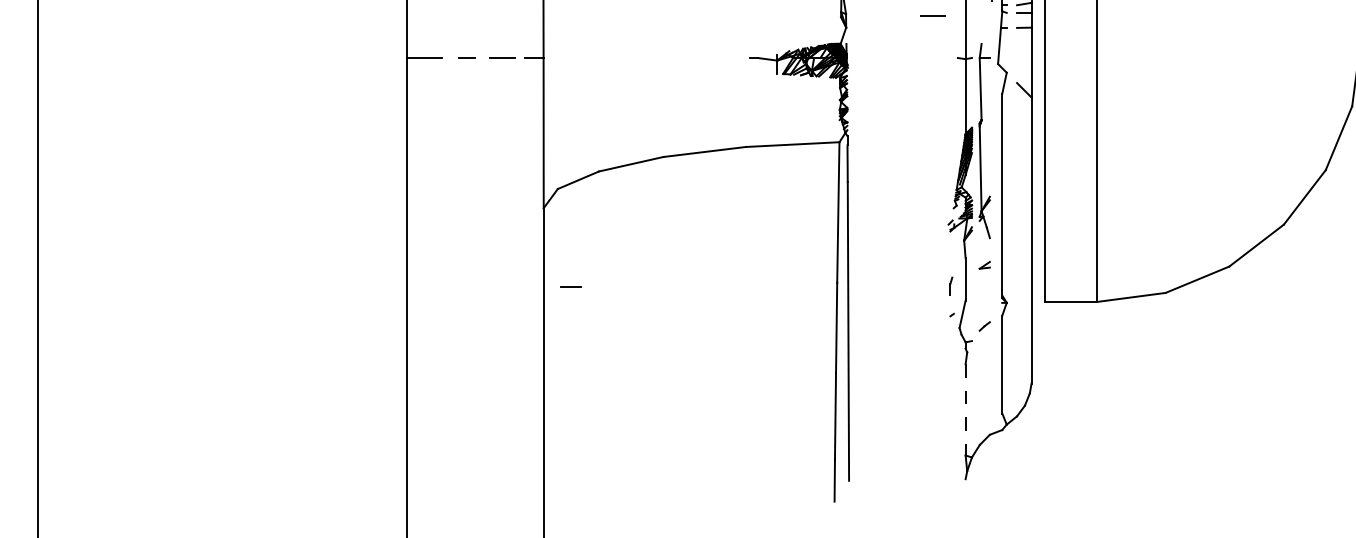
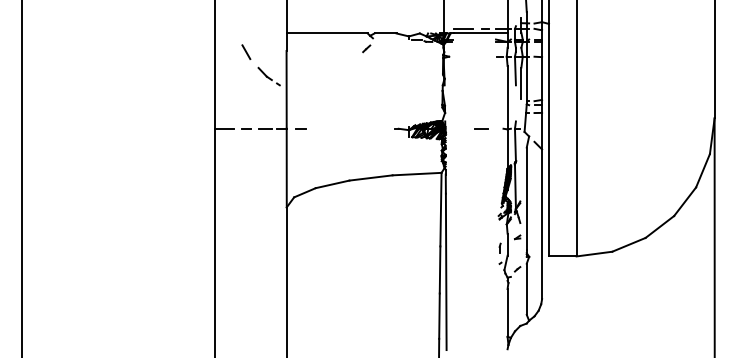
line: (932, 15) -> (481, 128), moved
line: (569, 286) -> (300, 128), moved
line: (965, 409) -> (507, 312), dashed -> solid

